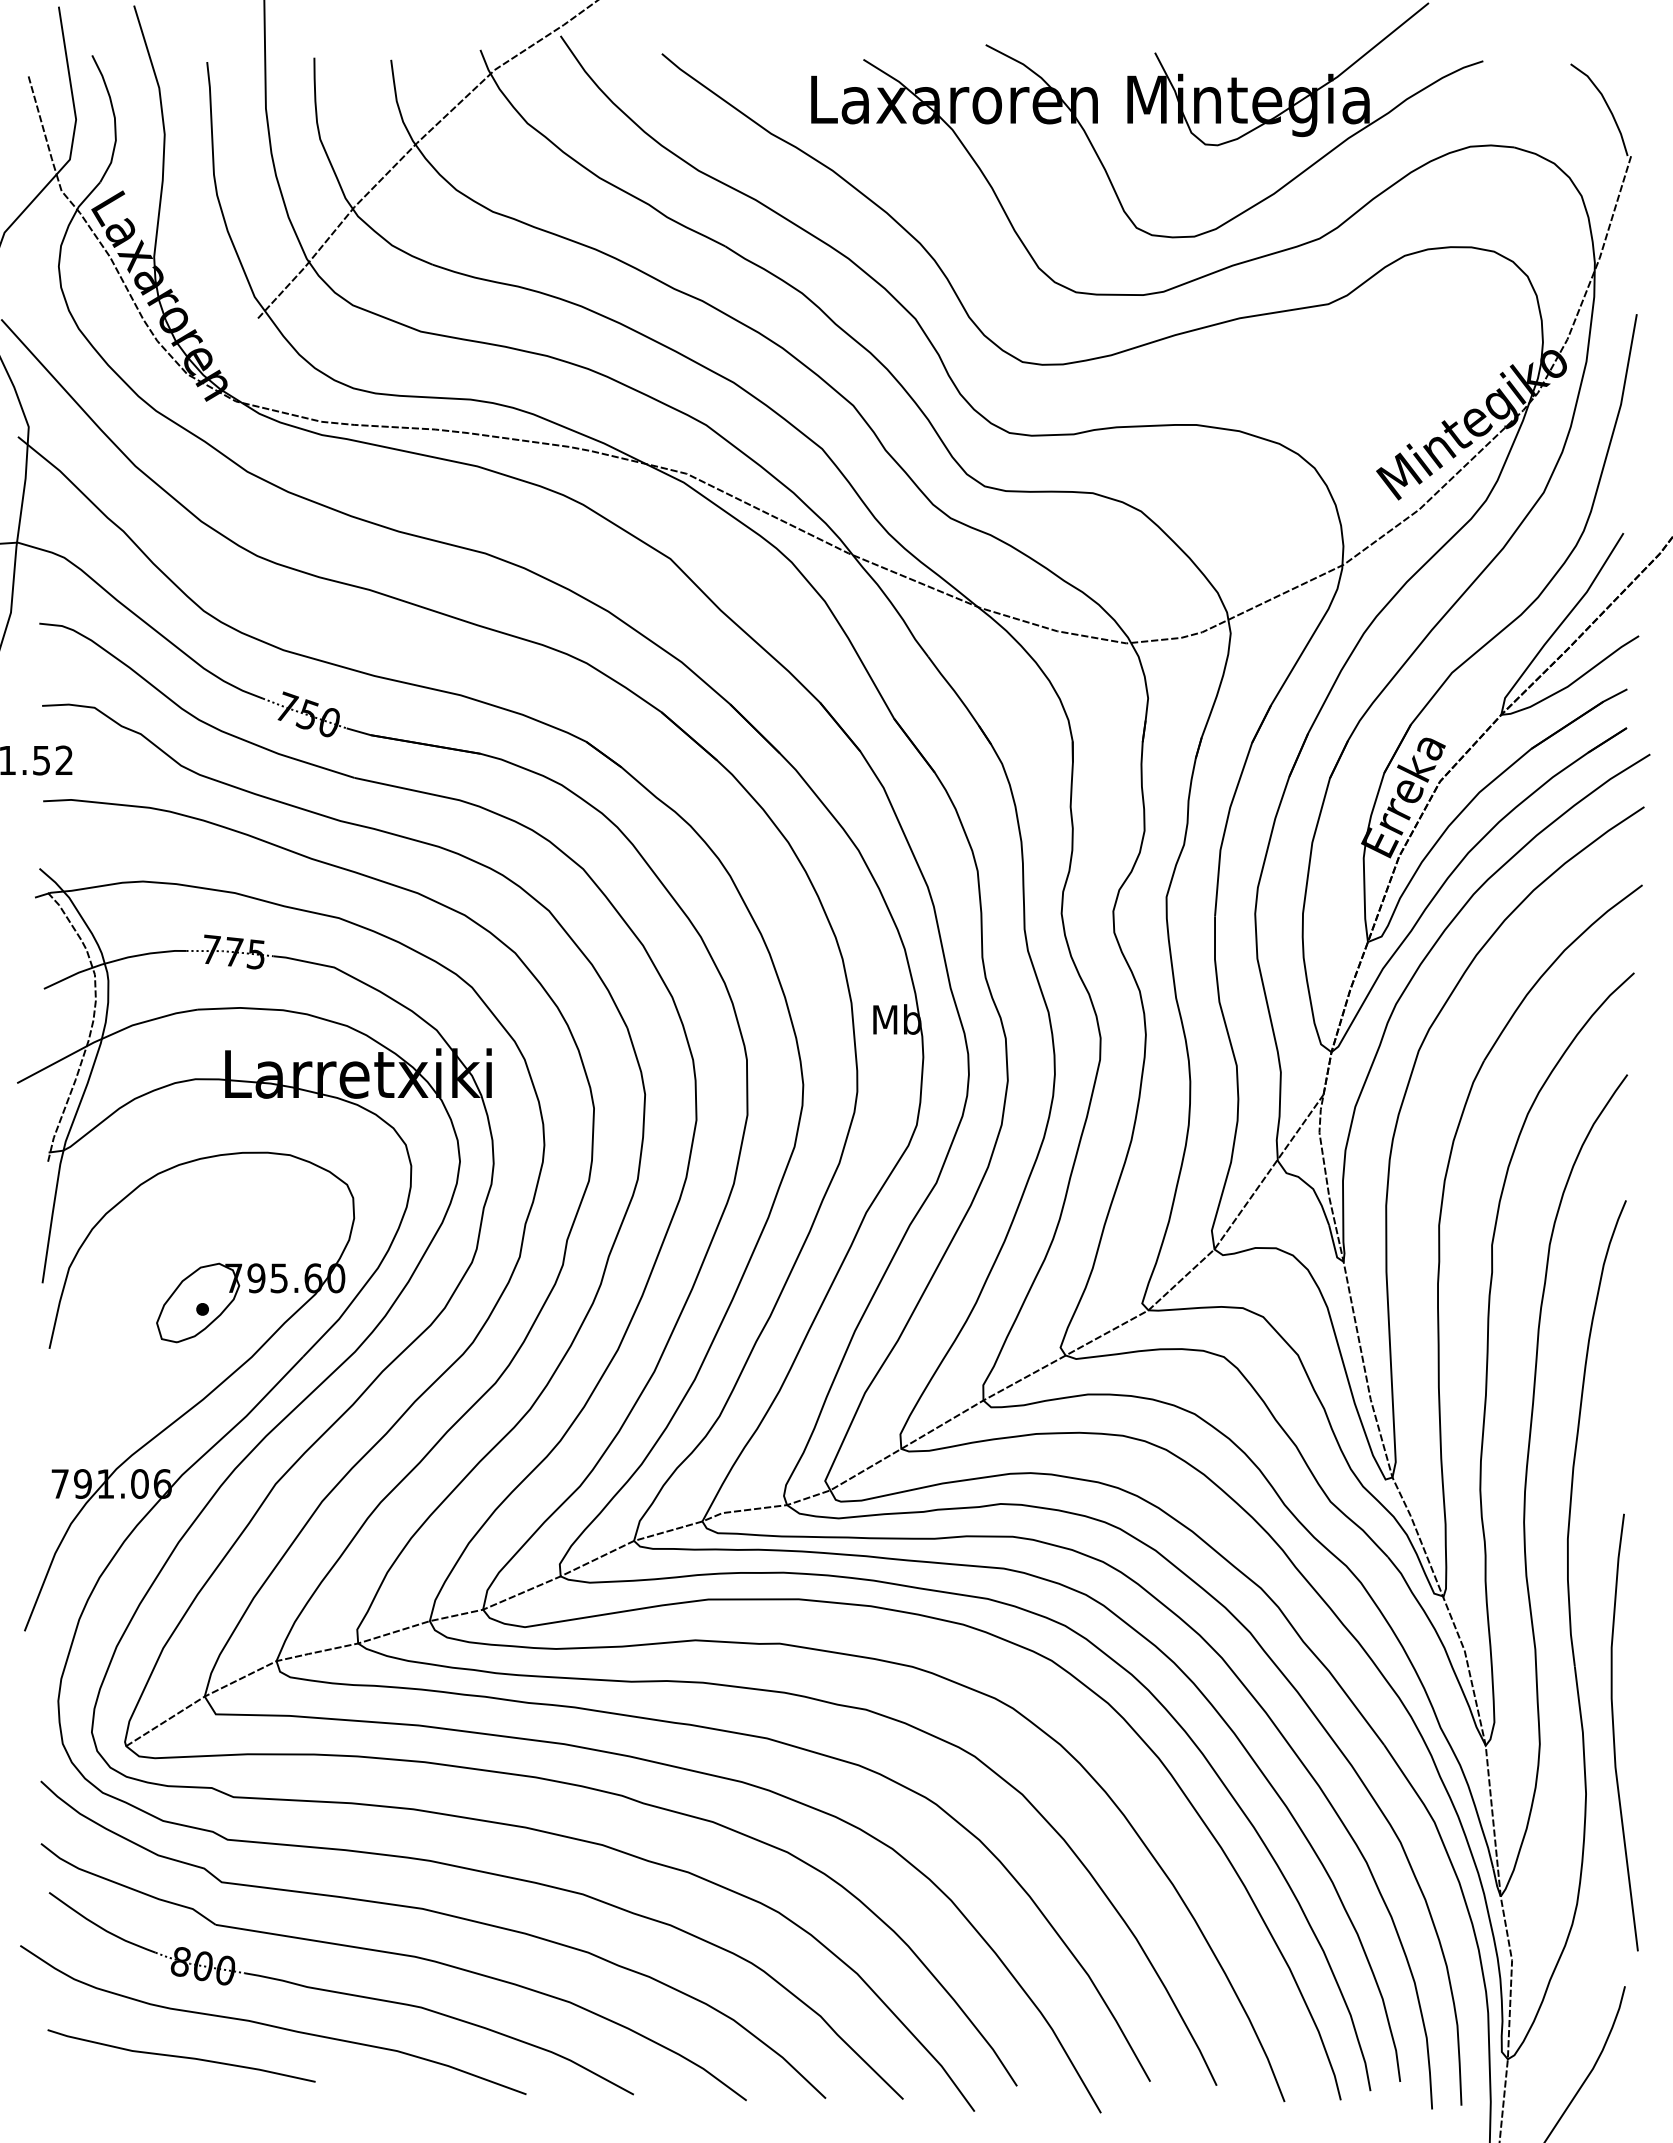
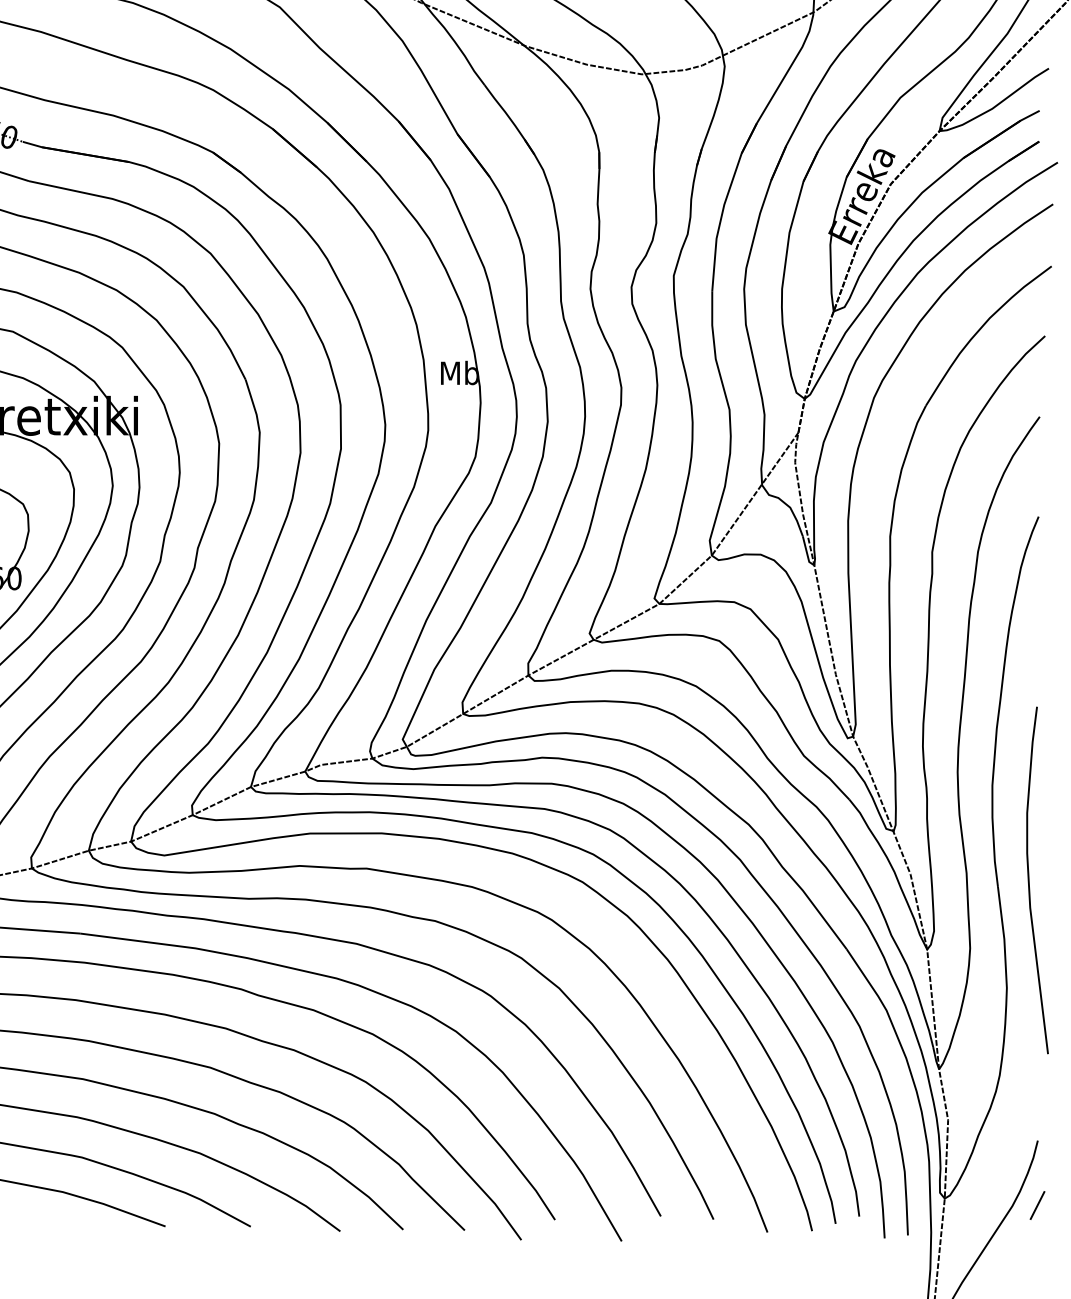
curve: (1614, 1732) -> (1029, 880), moved
line: (1624, 2067) -> (1037, 1205), added

